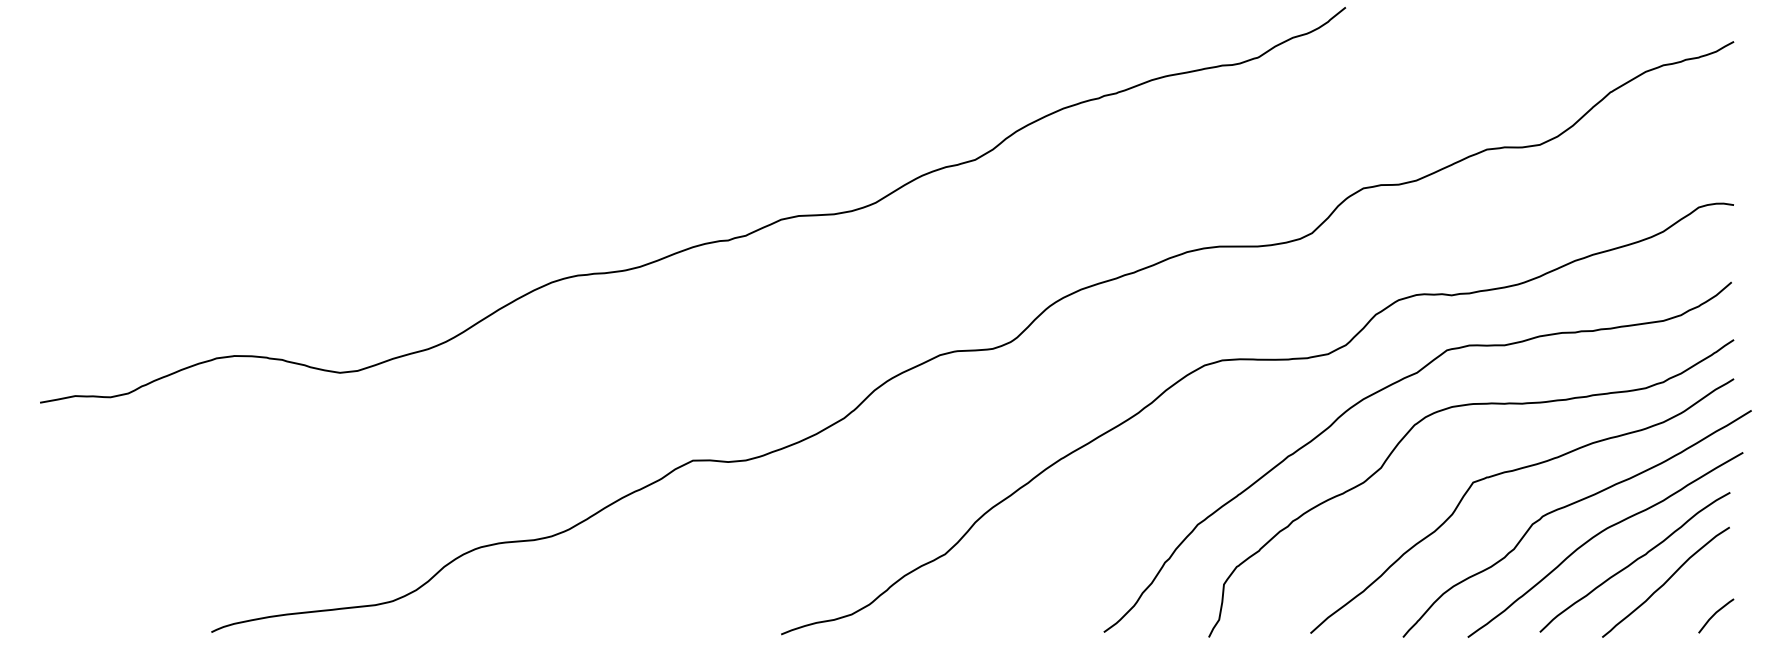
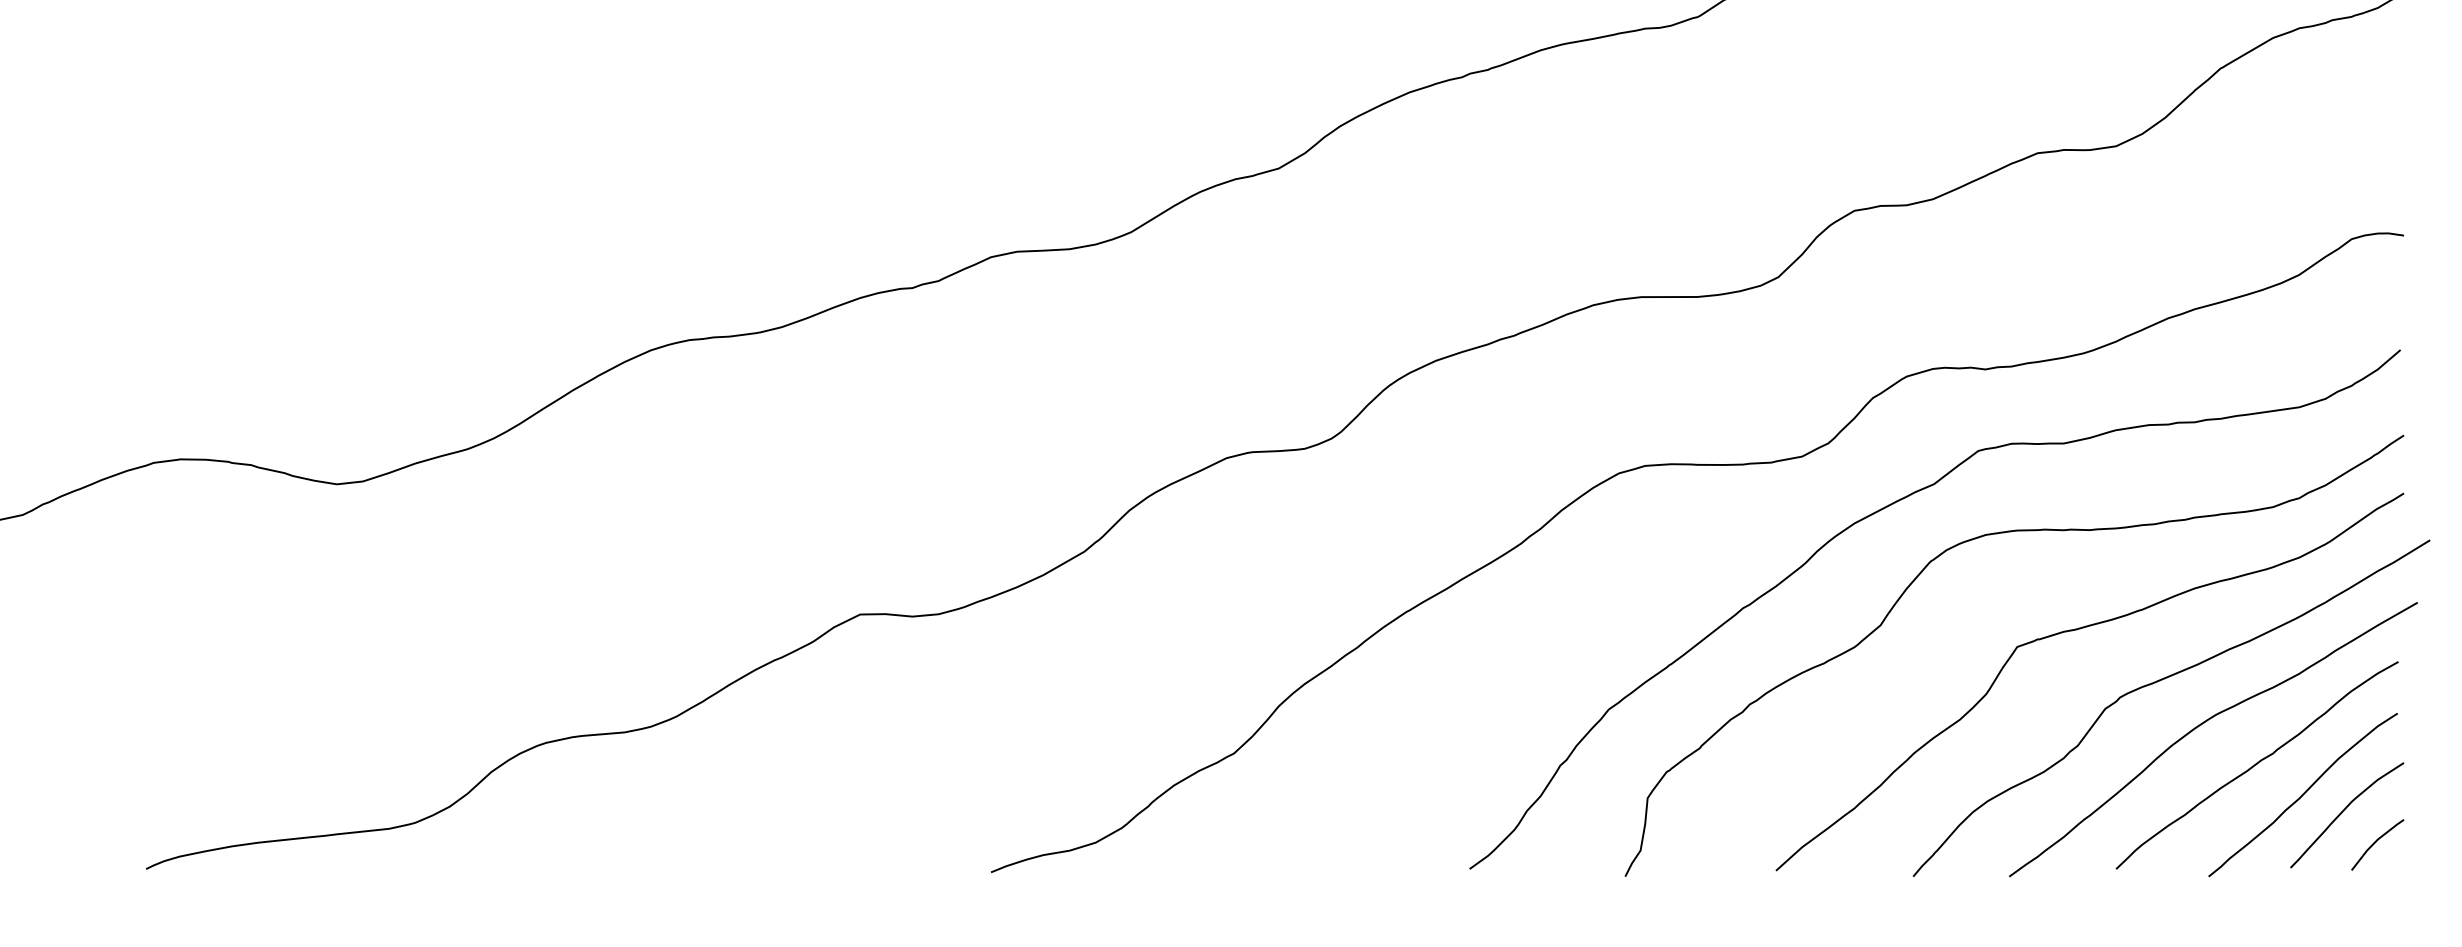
curve: (1693, 594) -> (2343, 813), added

